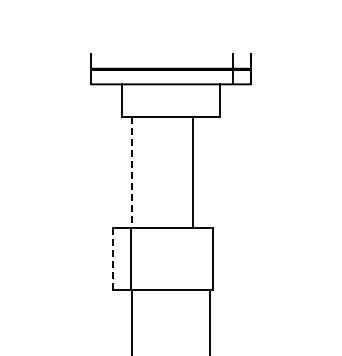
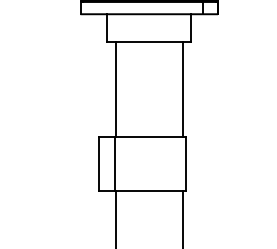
line: (132, 172) -> (116, 89), dashed -> solid
line: (193, 172) -> (183, 89), moved
line: (112, 259) -> (99, 164), dashed -> solid

